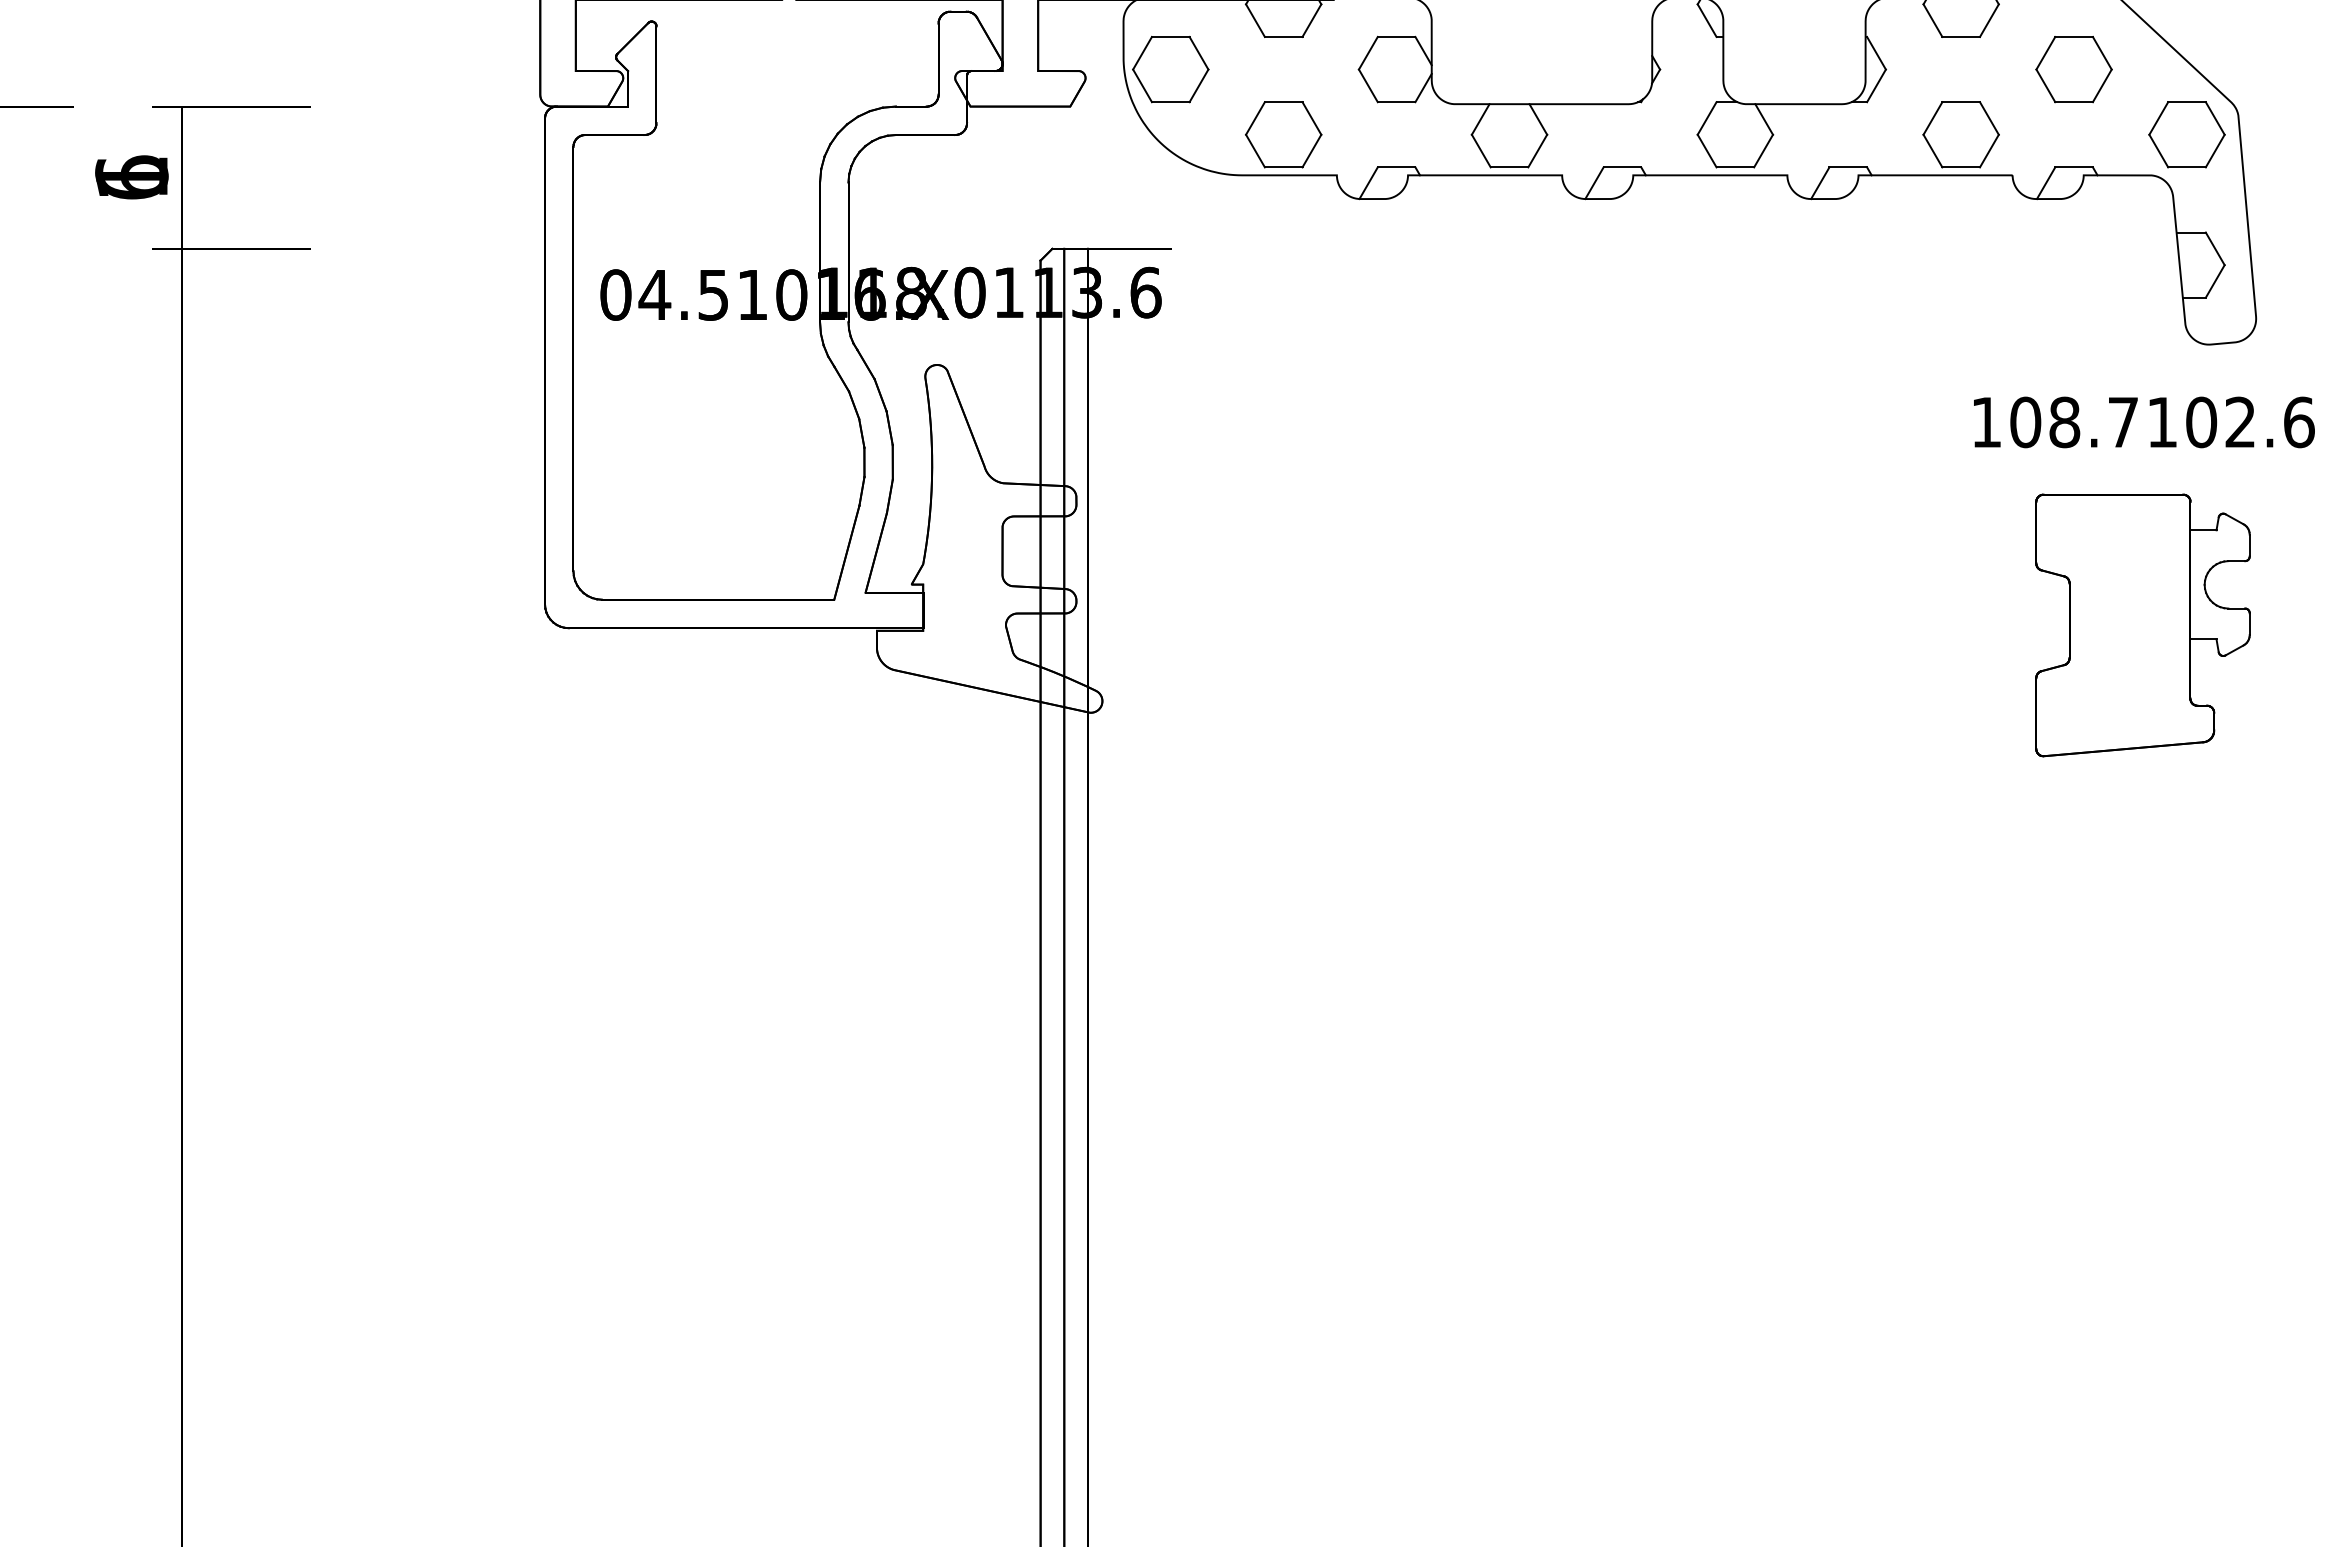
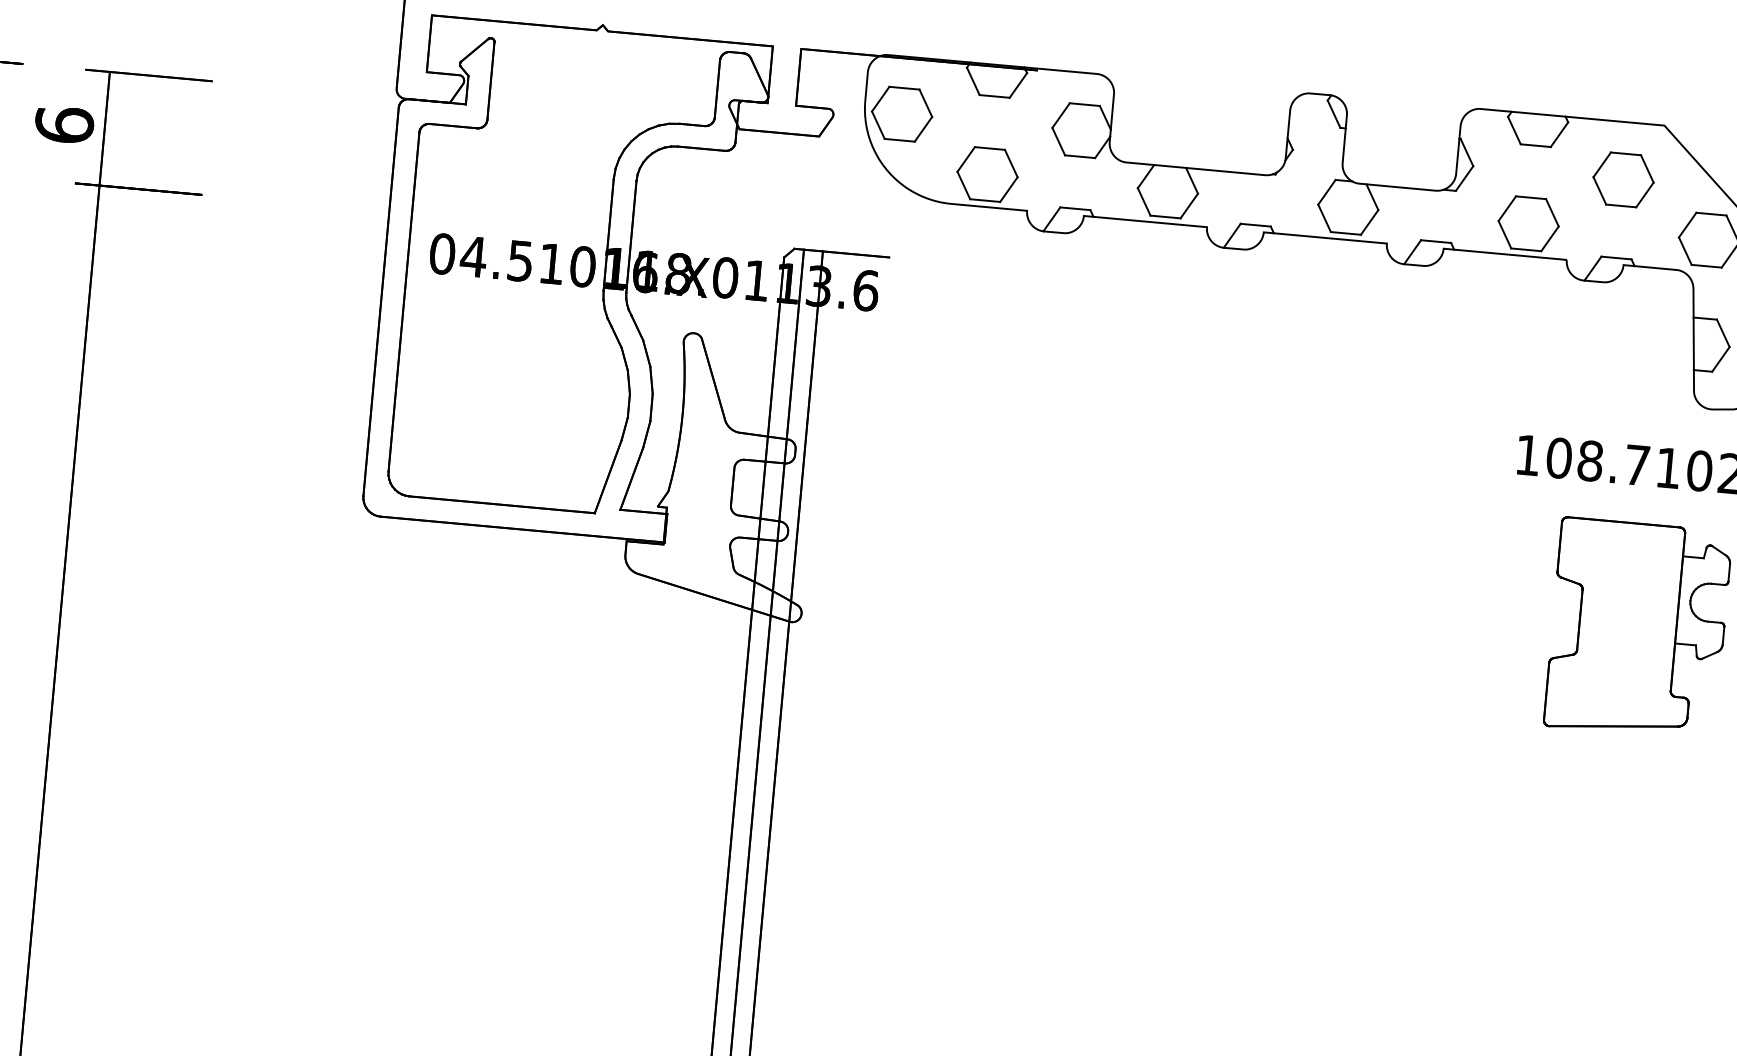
text: (131, 177) -> (64, 124), 1 -> 6

